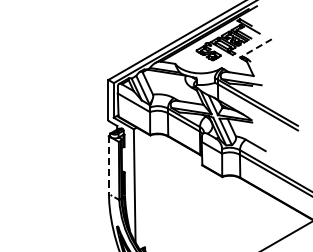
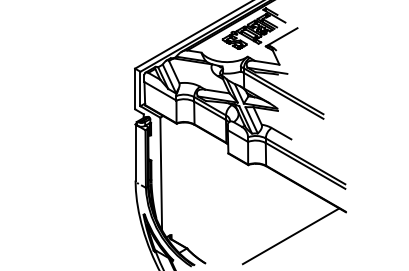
line: (255, 48) -> (281, 37), dashed -> solid
line: (108, 165) -> (135, 153), dashed -> solid

